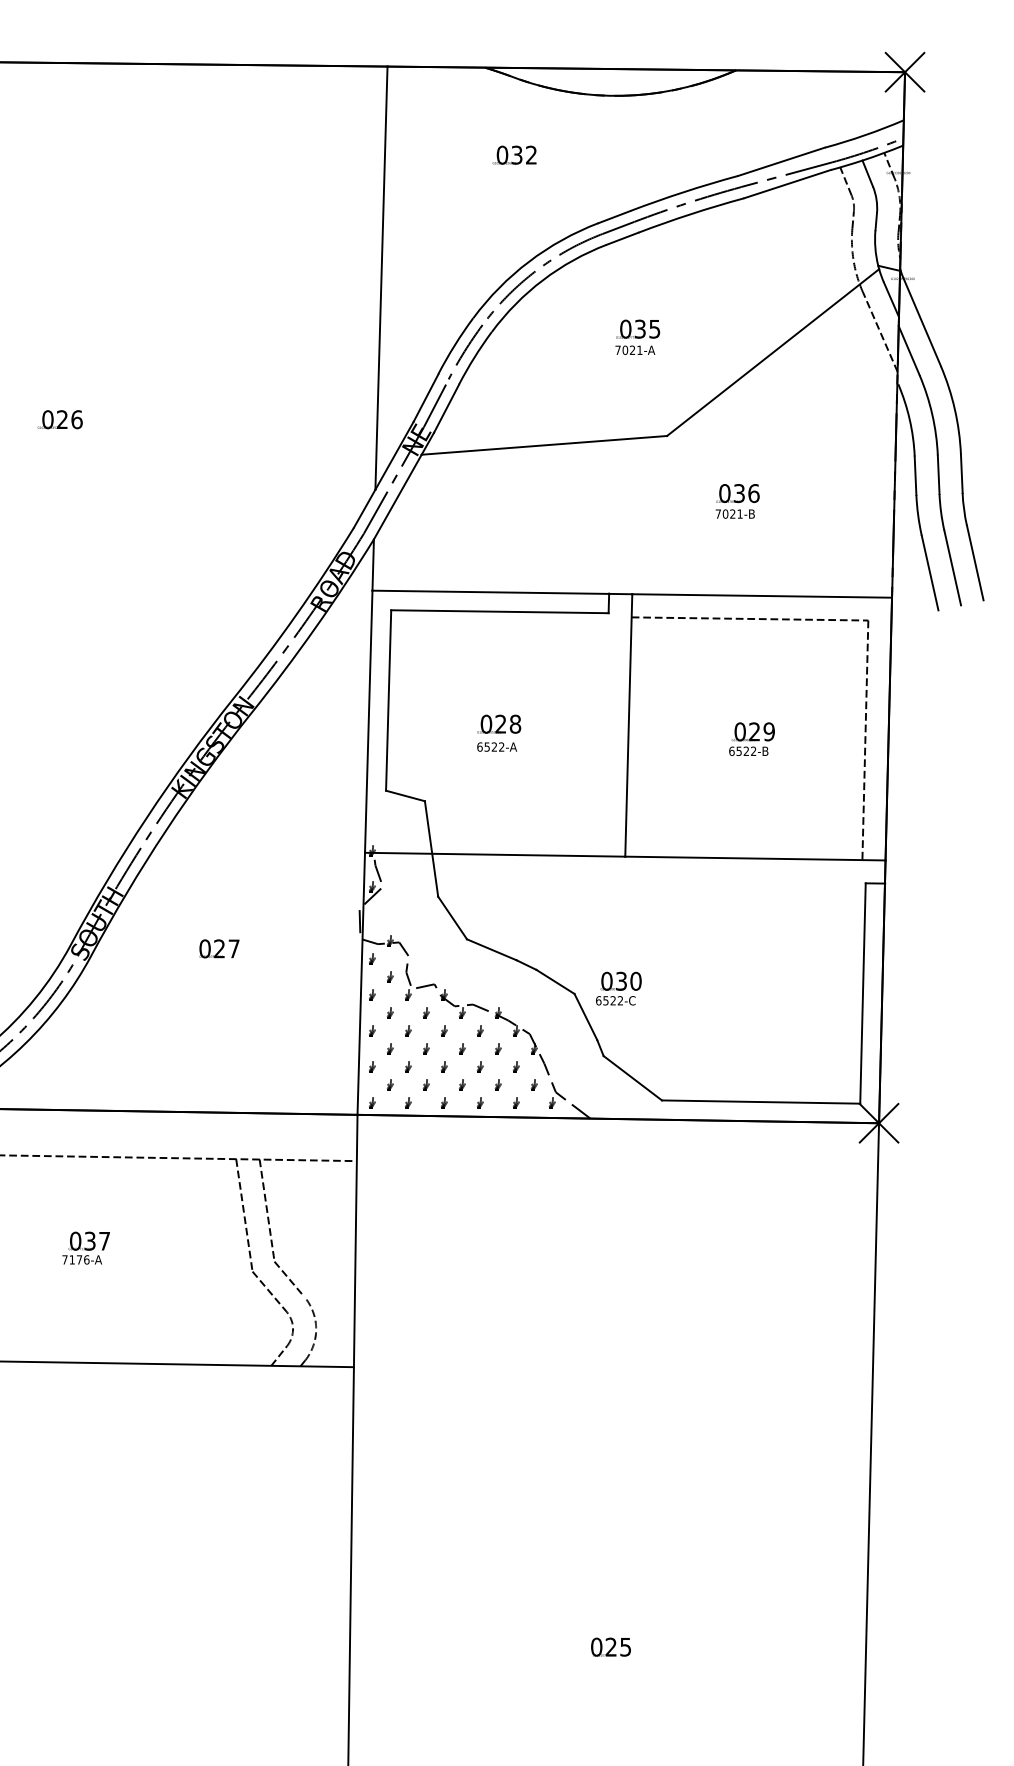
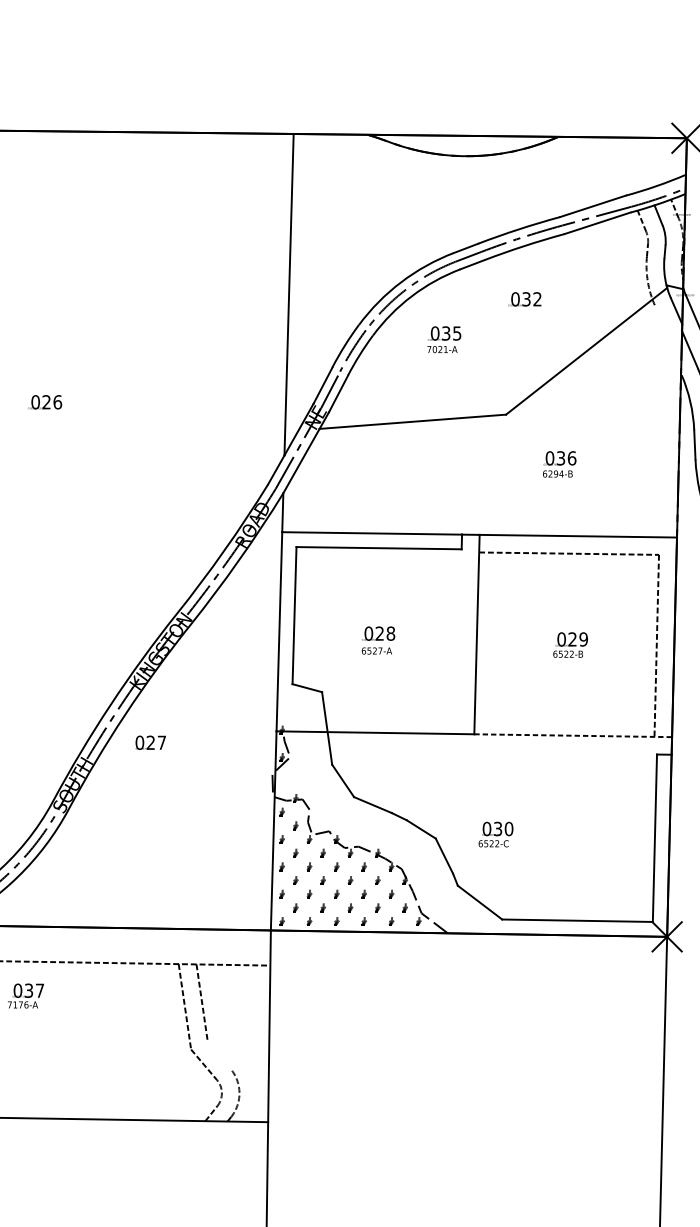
text: (514, 154) -> (524, 298), moved
line: (879, 331) -> (667, 335), removed
text: (637, 336) -> (444, 339), moved
text: (728, 513) -> (552, 473), 7021-B -> 6294-B
text: (501, 746) -> (380, 650), 6522-A -> 6527-A
line: (755, 858) -> (573, 735), solid -> dashed
text: (219, 948) -> (150, 742), moved
text: (618, 988) -> (495, 834), moved
text: (85, 1247) -> (25, 995), moved
line: (289, 1278) -> (219, 1054), removed

